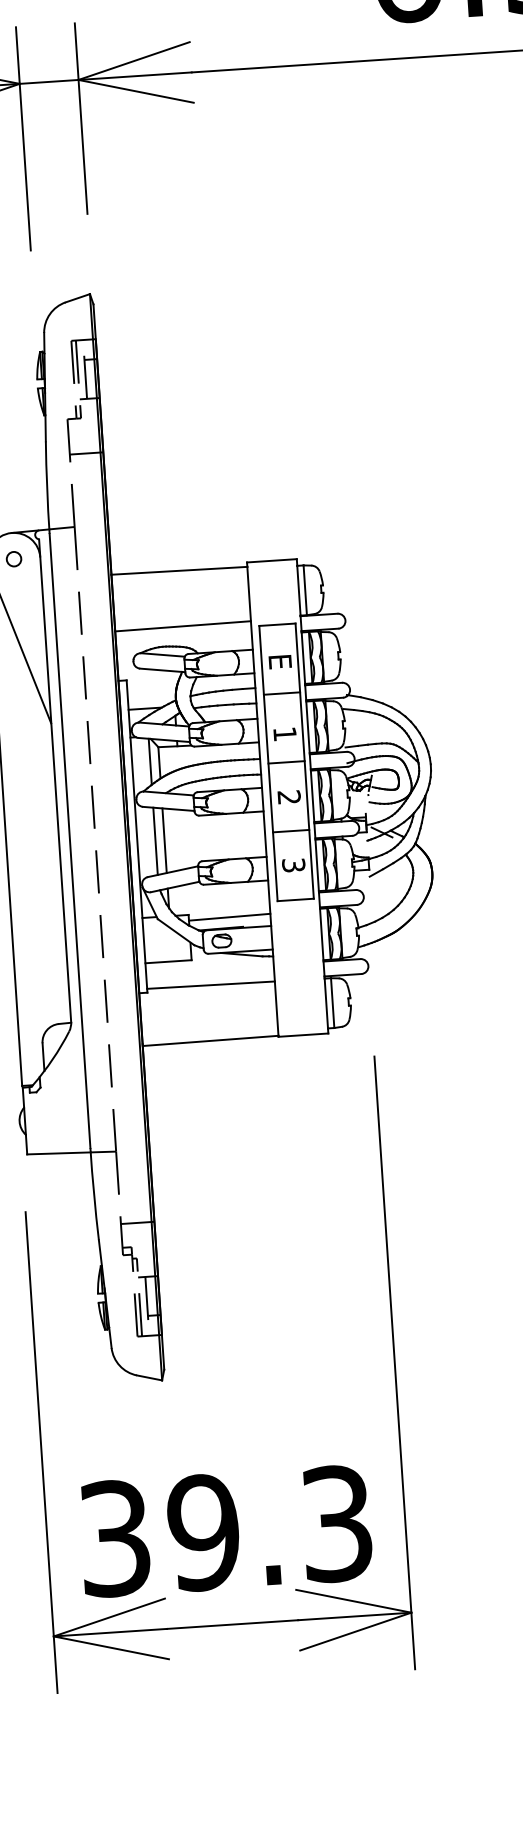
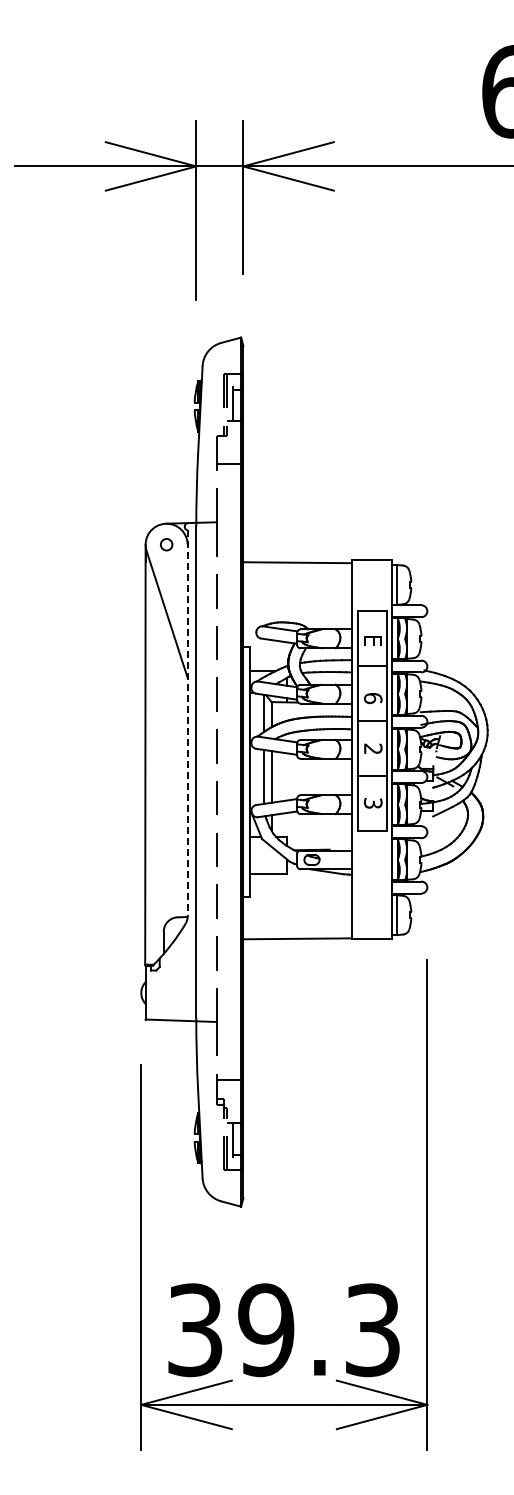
line: (182, 625) -> (297, 606), removed
text: (285, 734) -> (373, 698), 1 -> 6
line: (54, 780) -> (187, 723), solid -> dashed
line: (229, 916) -> (319, 840), removed
line: (210, 985) -> (300, 894), removed

